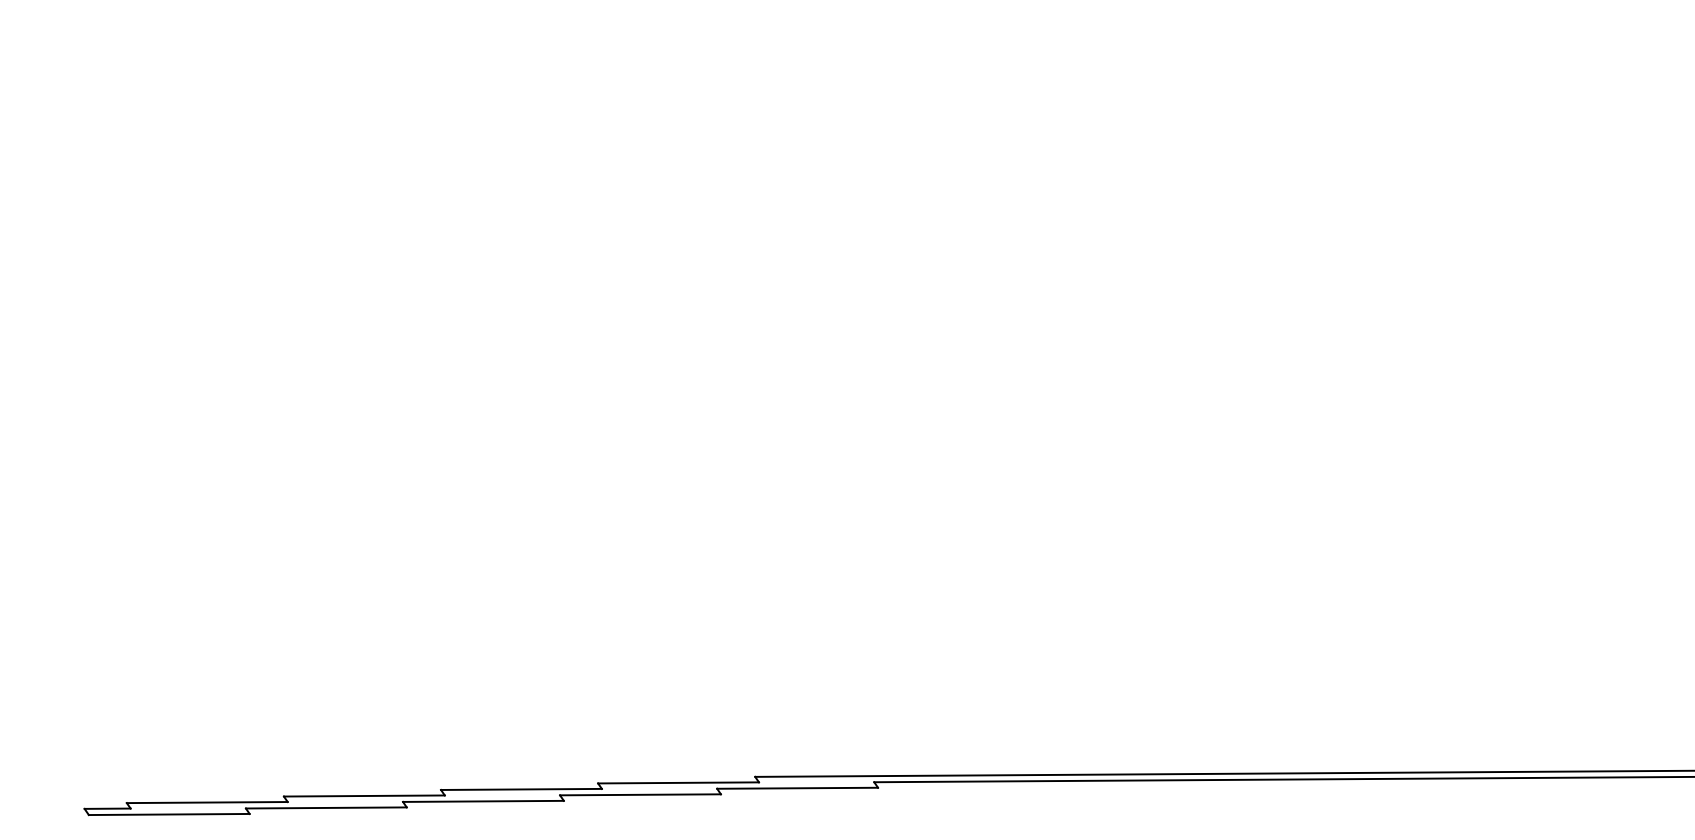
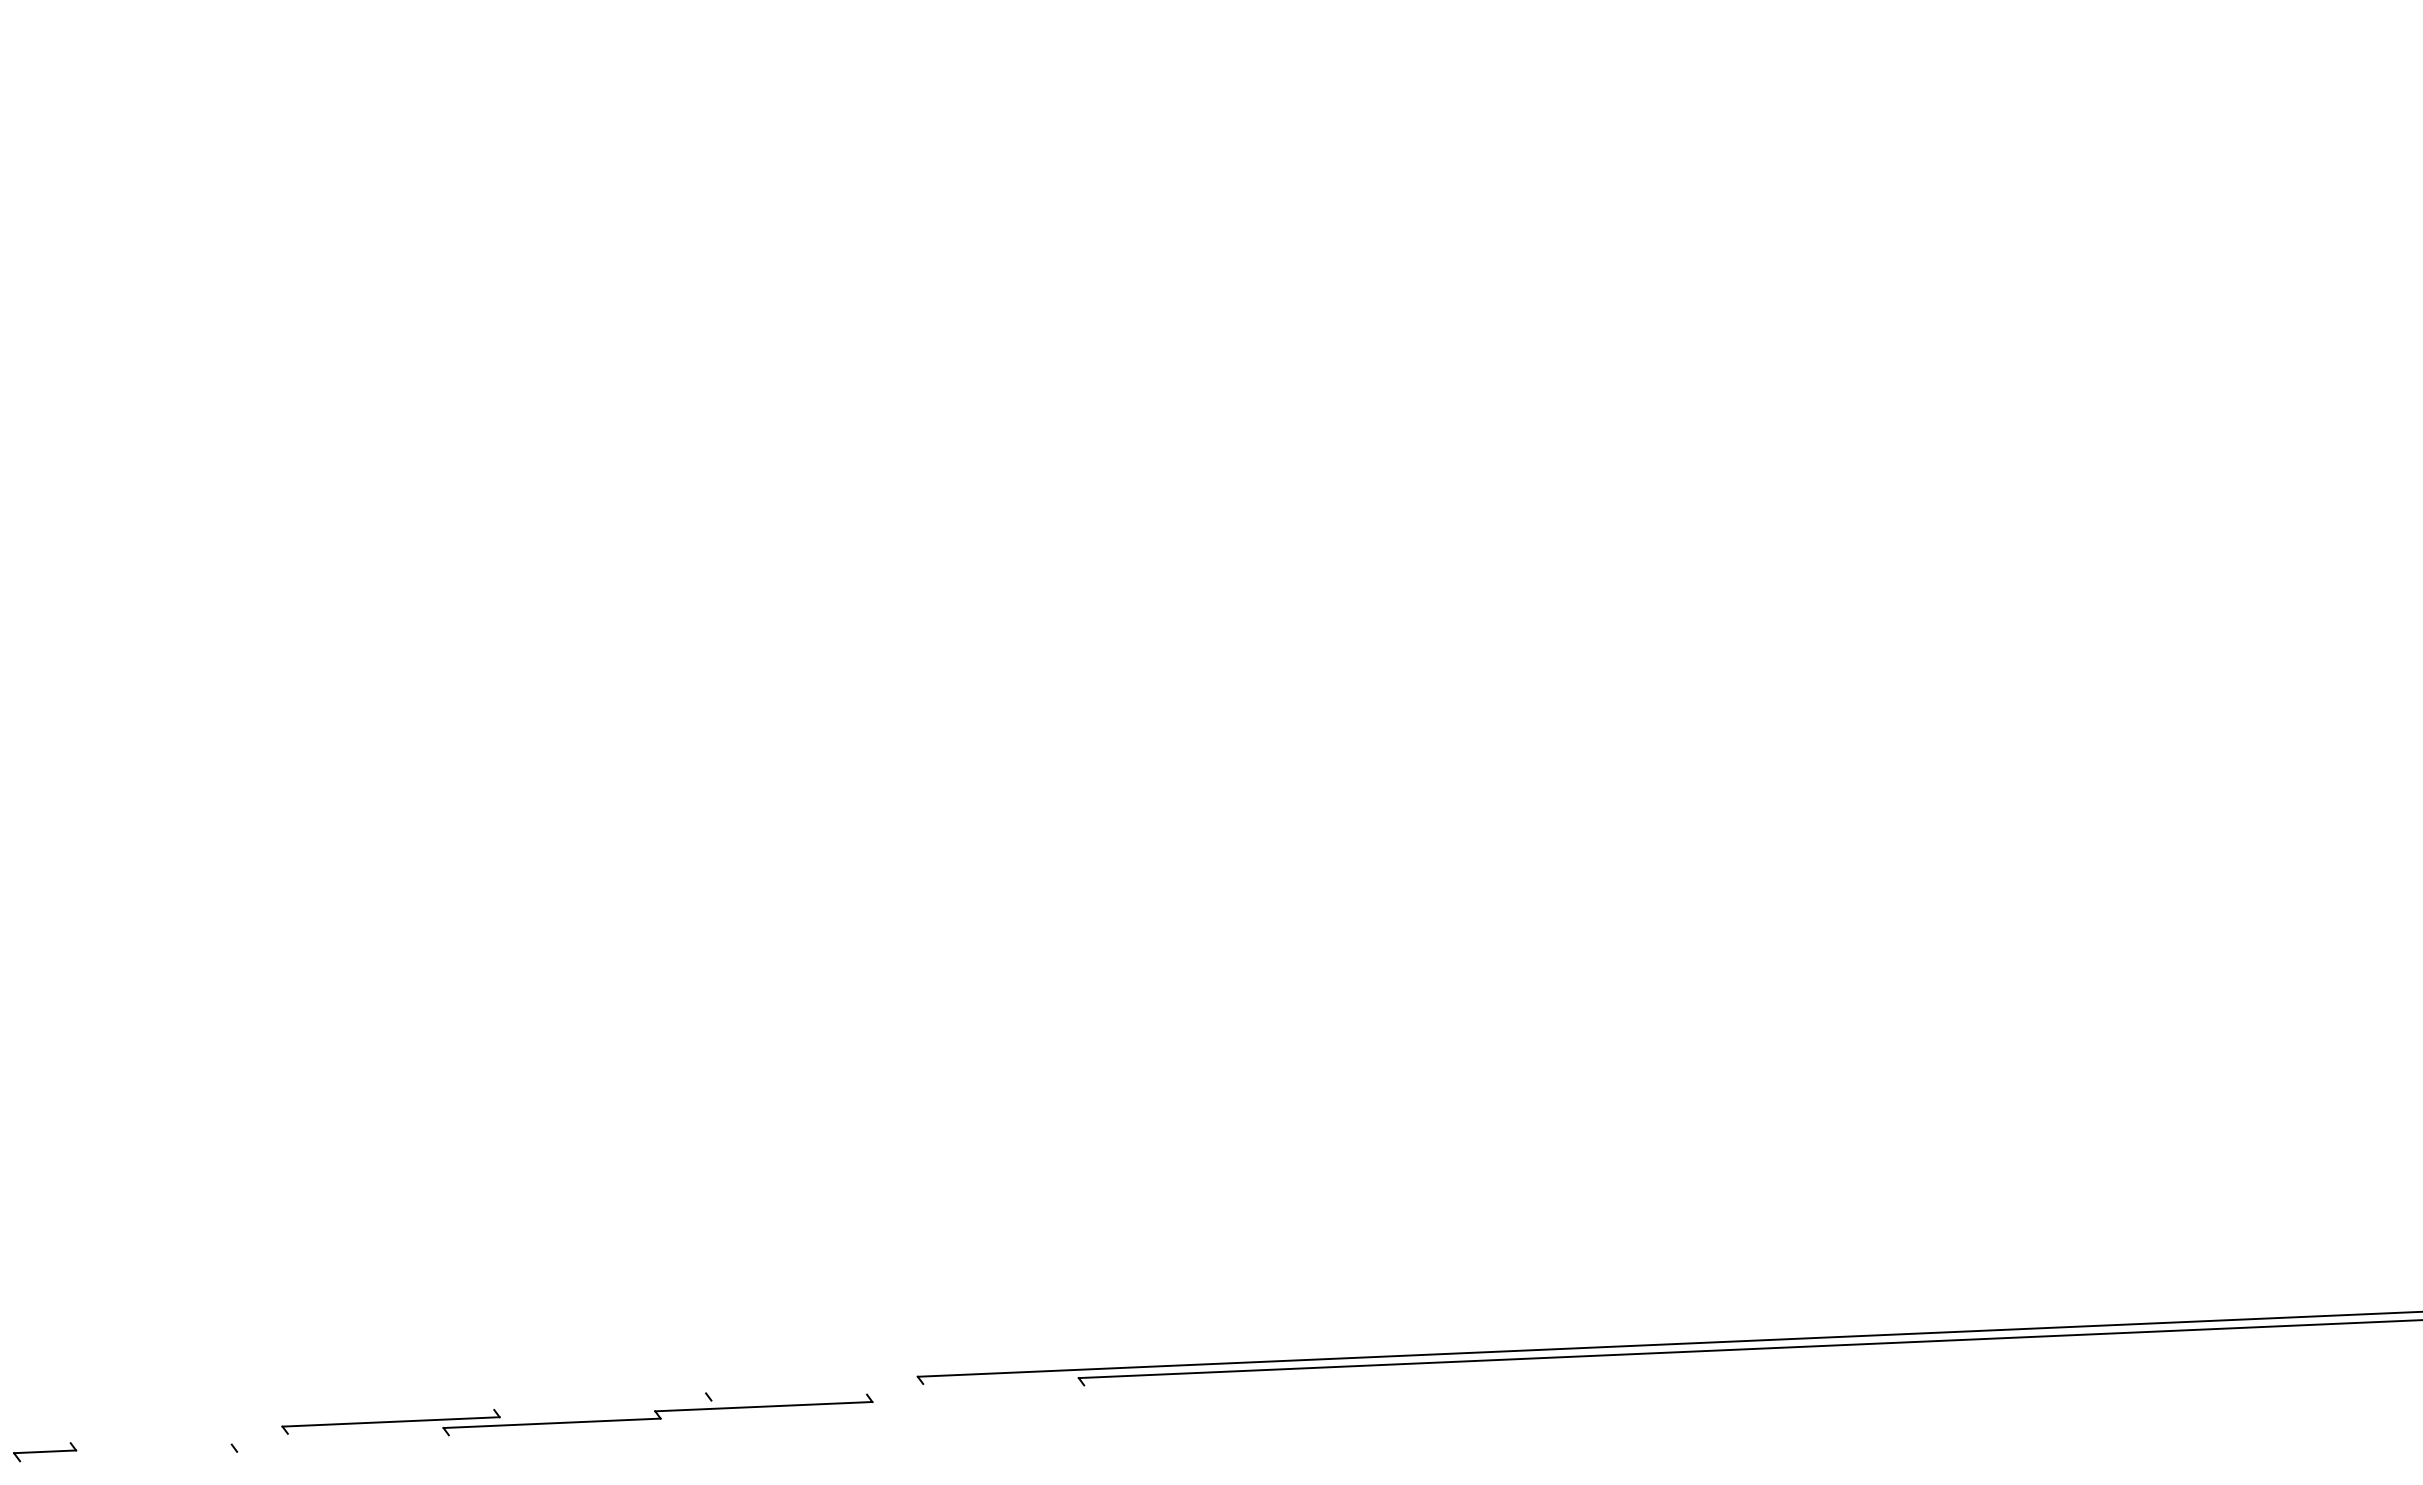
line: (678, 782) -> (814, 1388), removed
line: (797, 787) -> (975, 1389), removed
line: (521, 788) -> (602, 1404), removed
line: (206, 802) -> (178, 1438), removed
line: (325, 807) -> (339, 1439), removed
line: (169, 814) -> (128, 1456), removed

